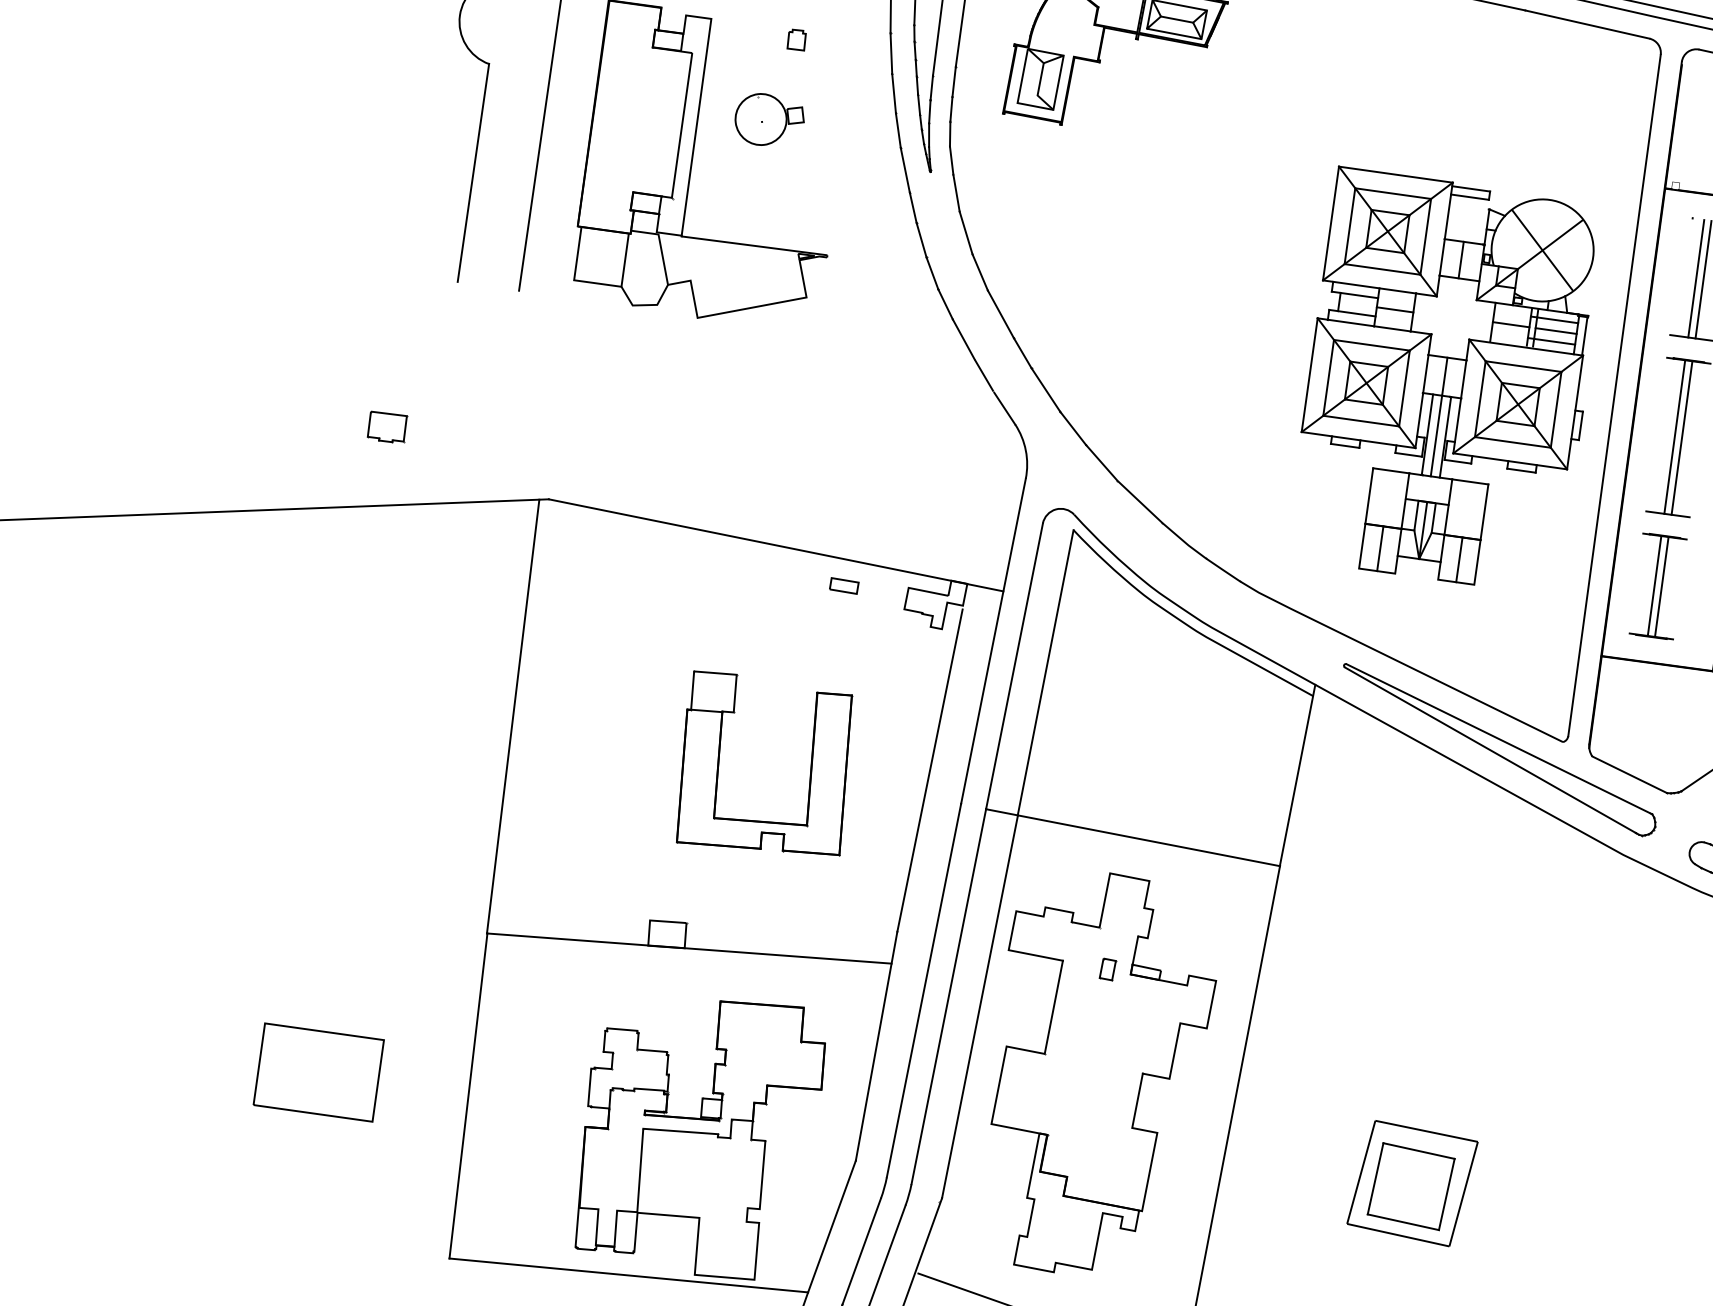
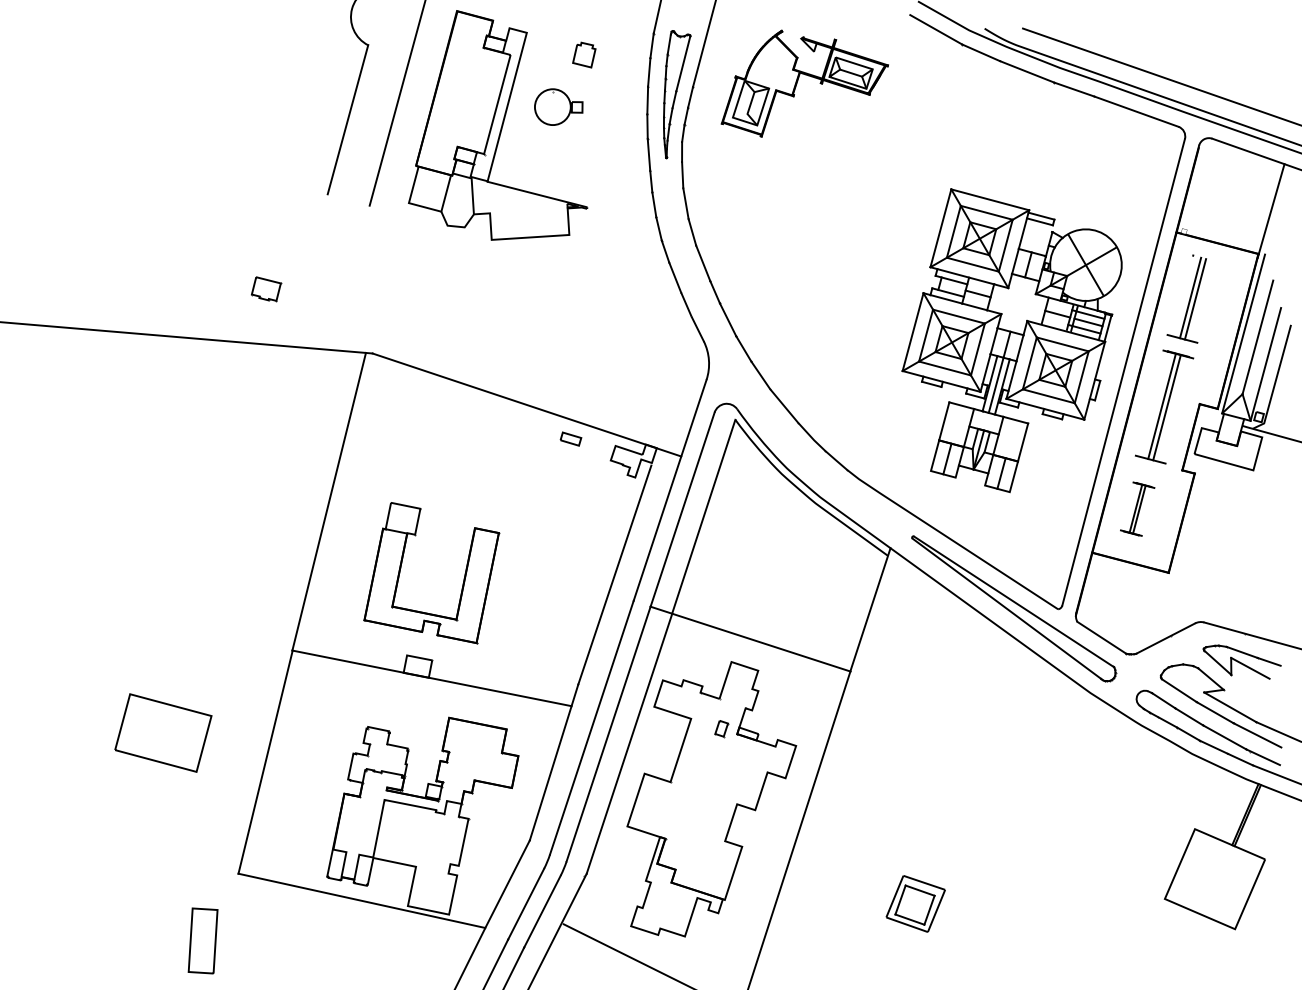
part: (796, 39) -> (584, 54), size x1.6
part: (1657, 587) -> (1137, 509), size x0.7
part: (720, 762) -> (401, 568), moved
part: (1412, 1183) -> (915, 903), size x0.6

